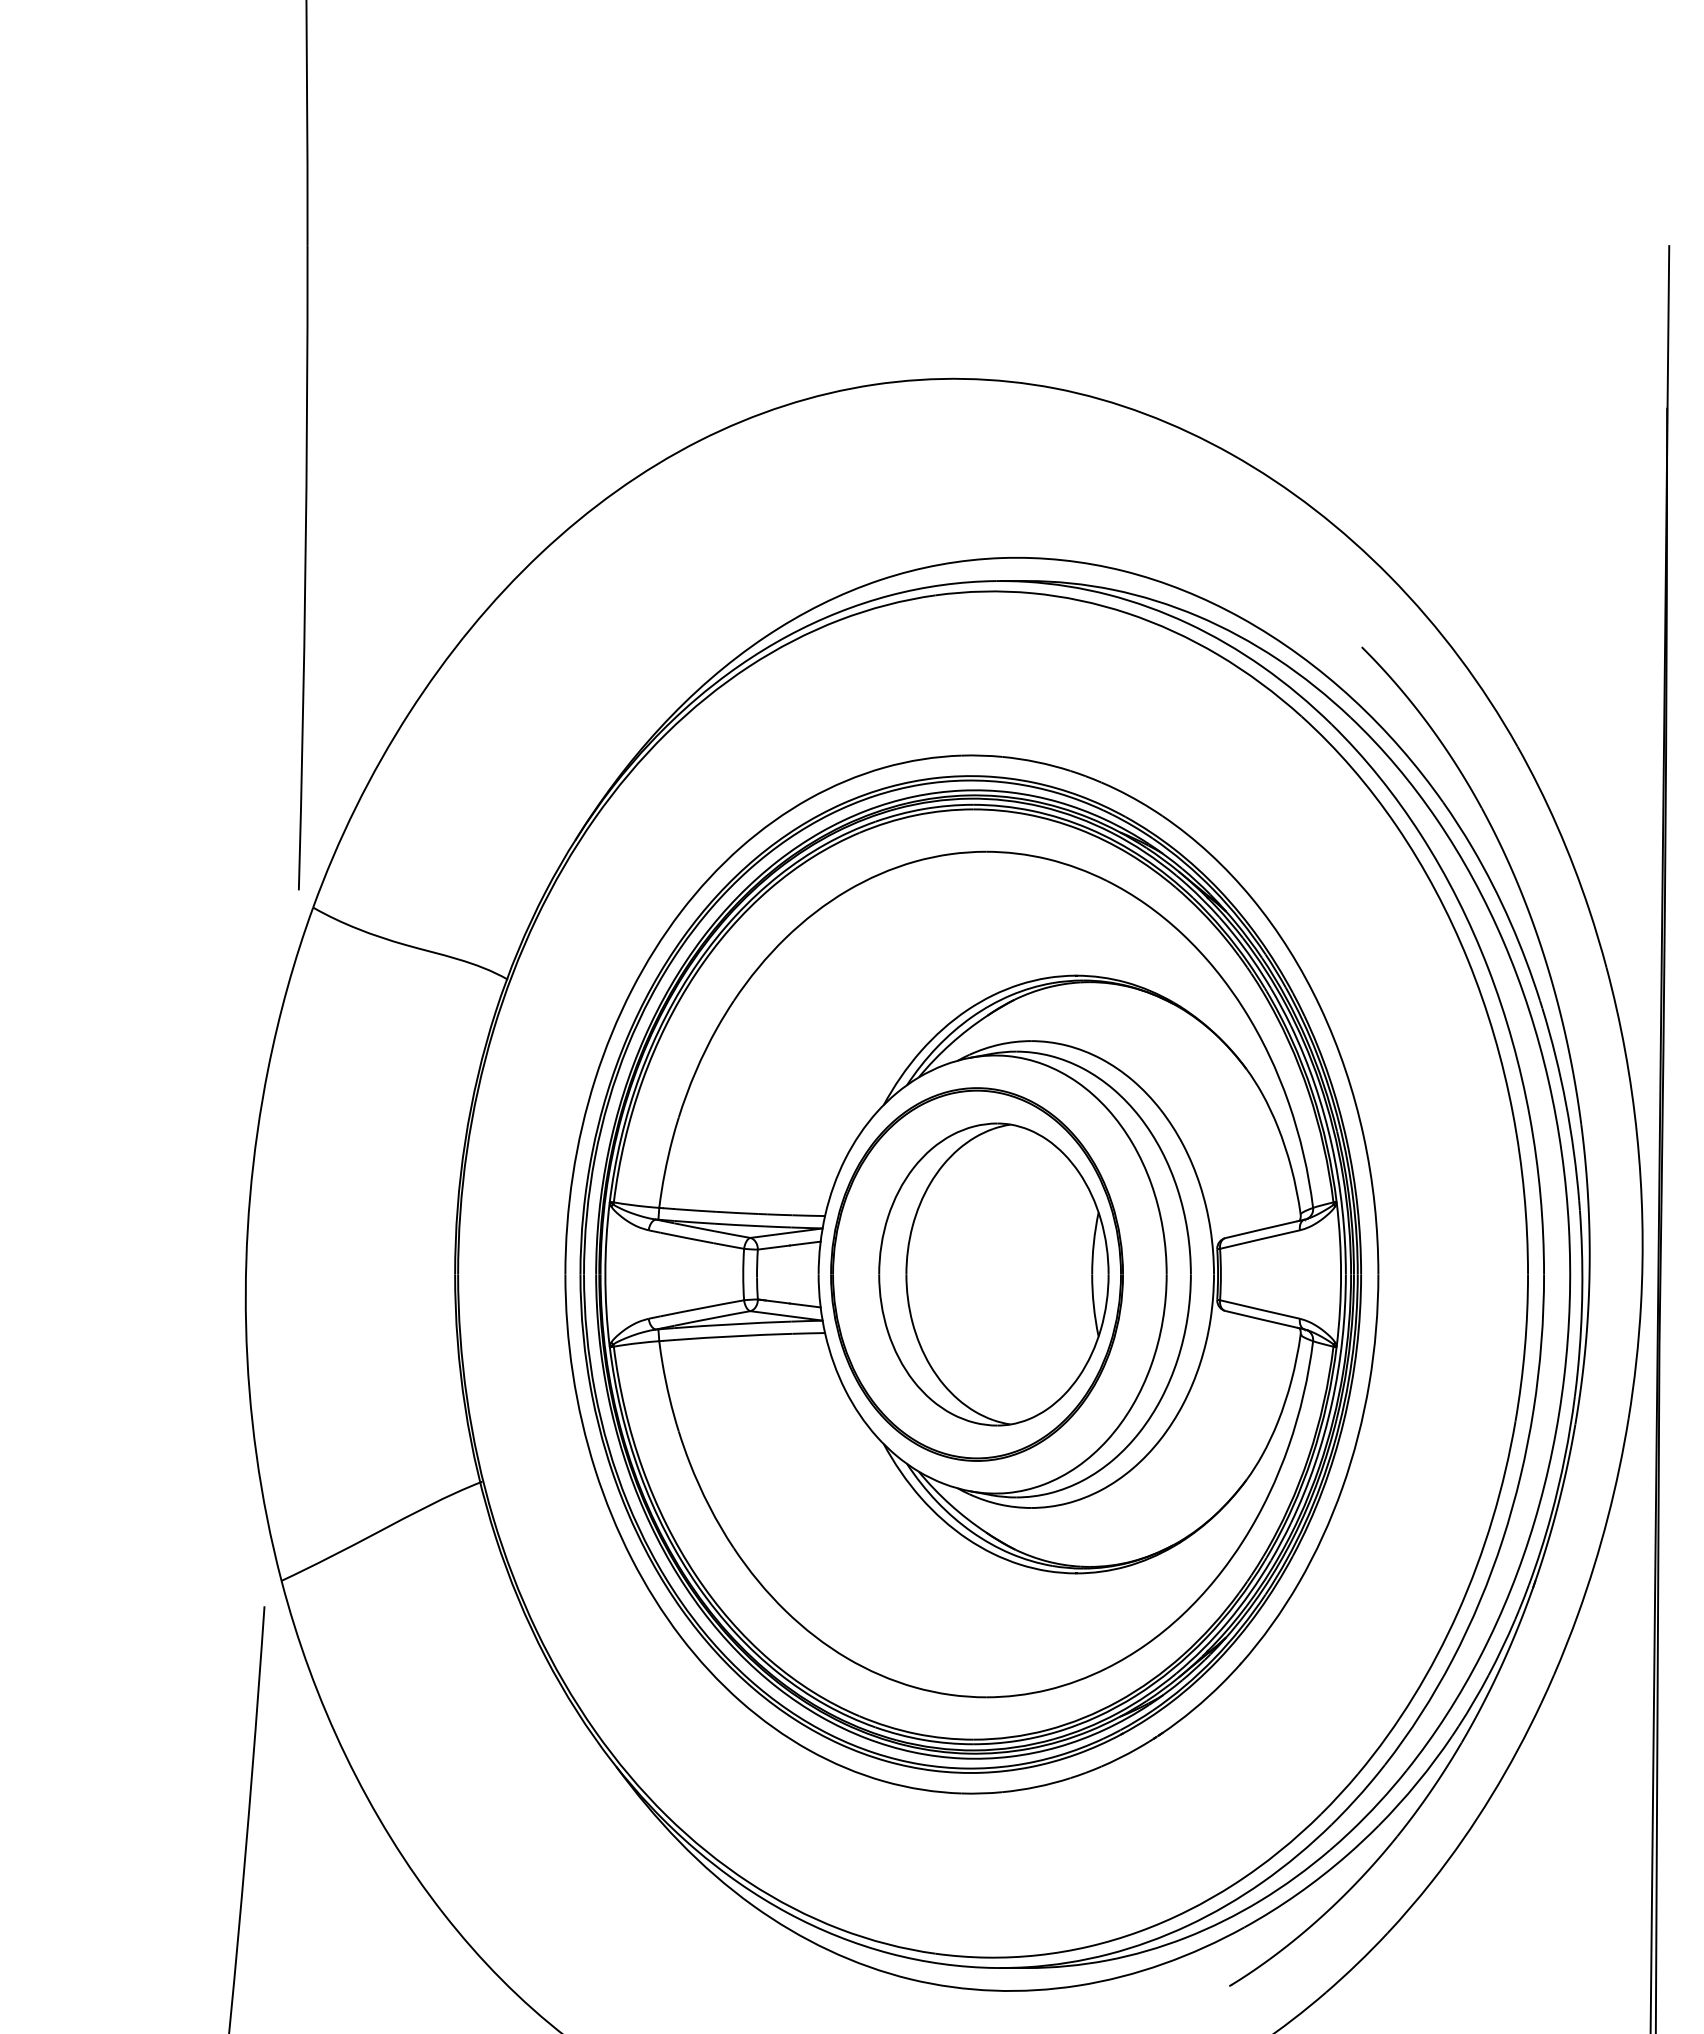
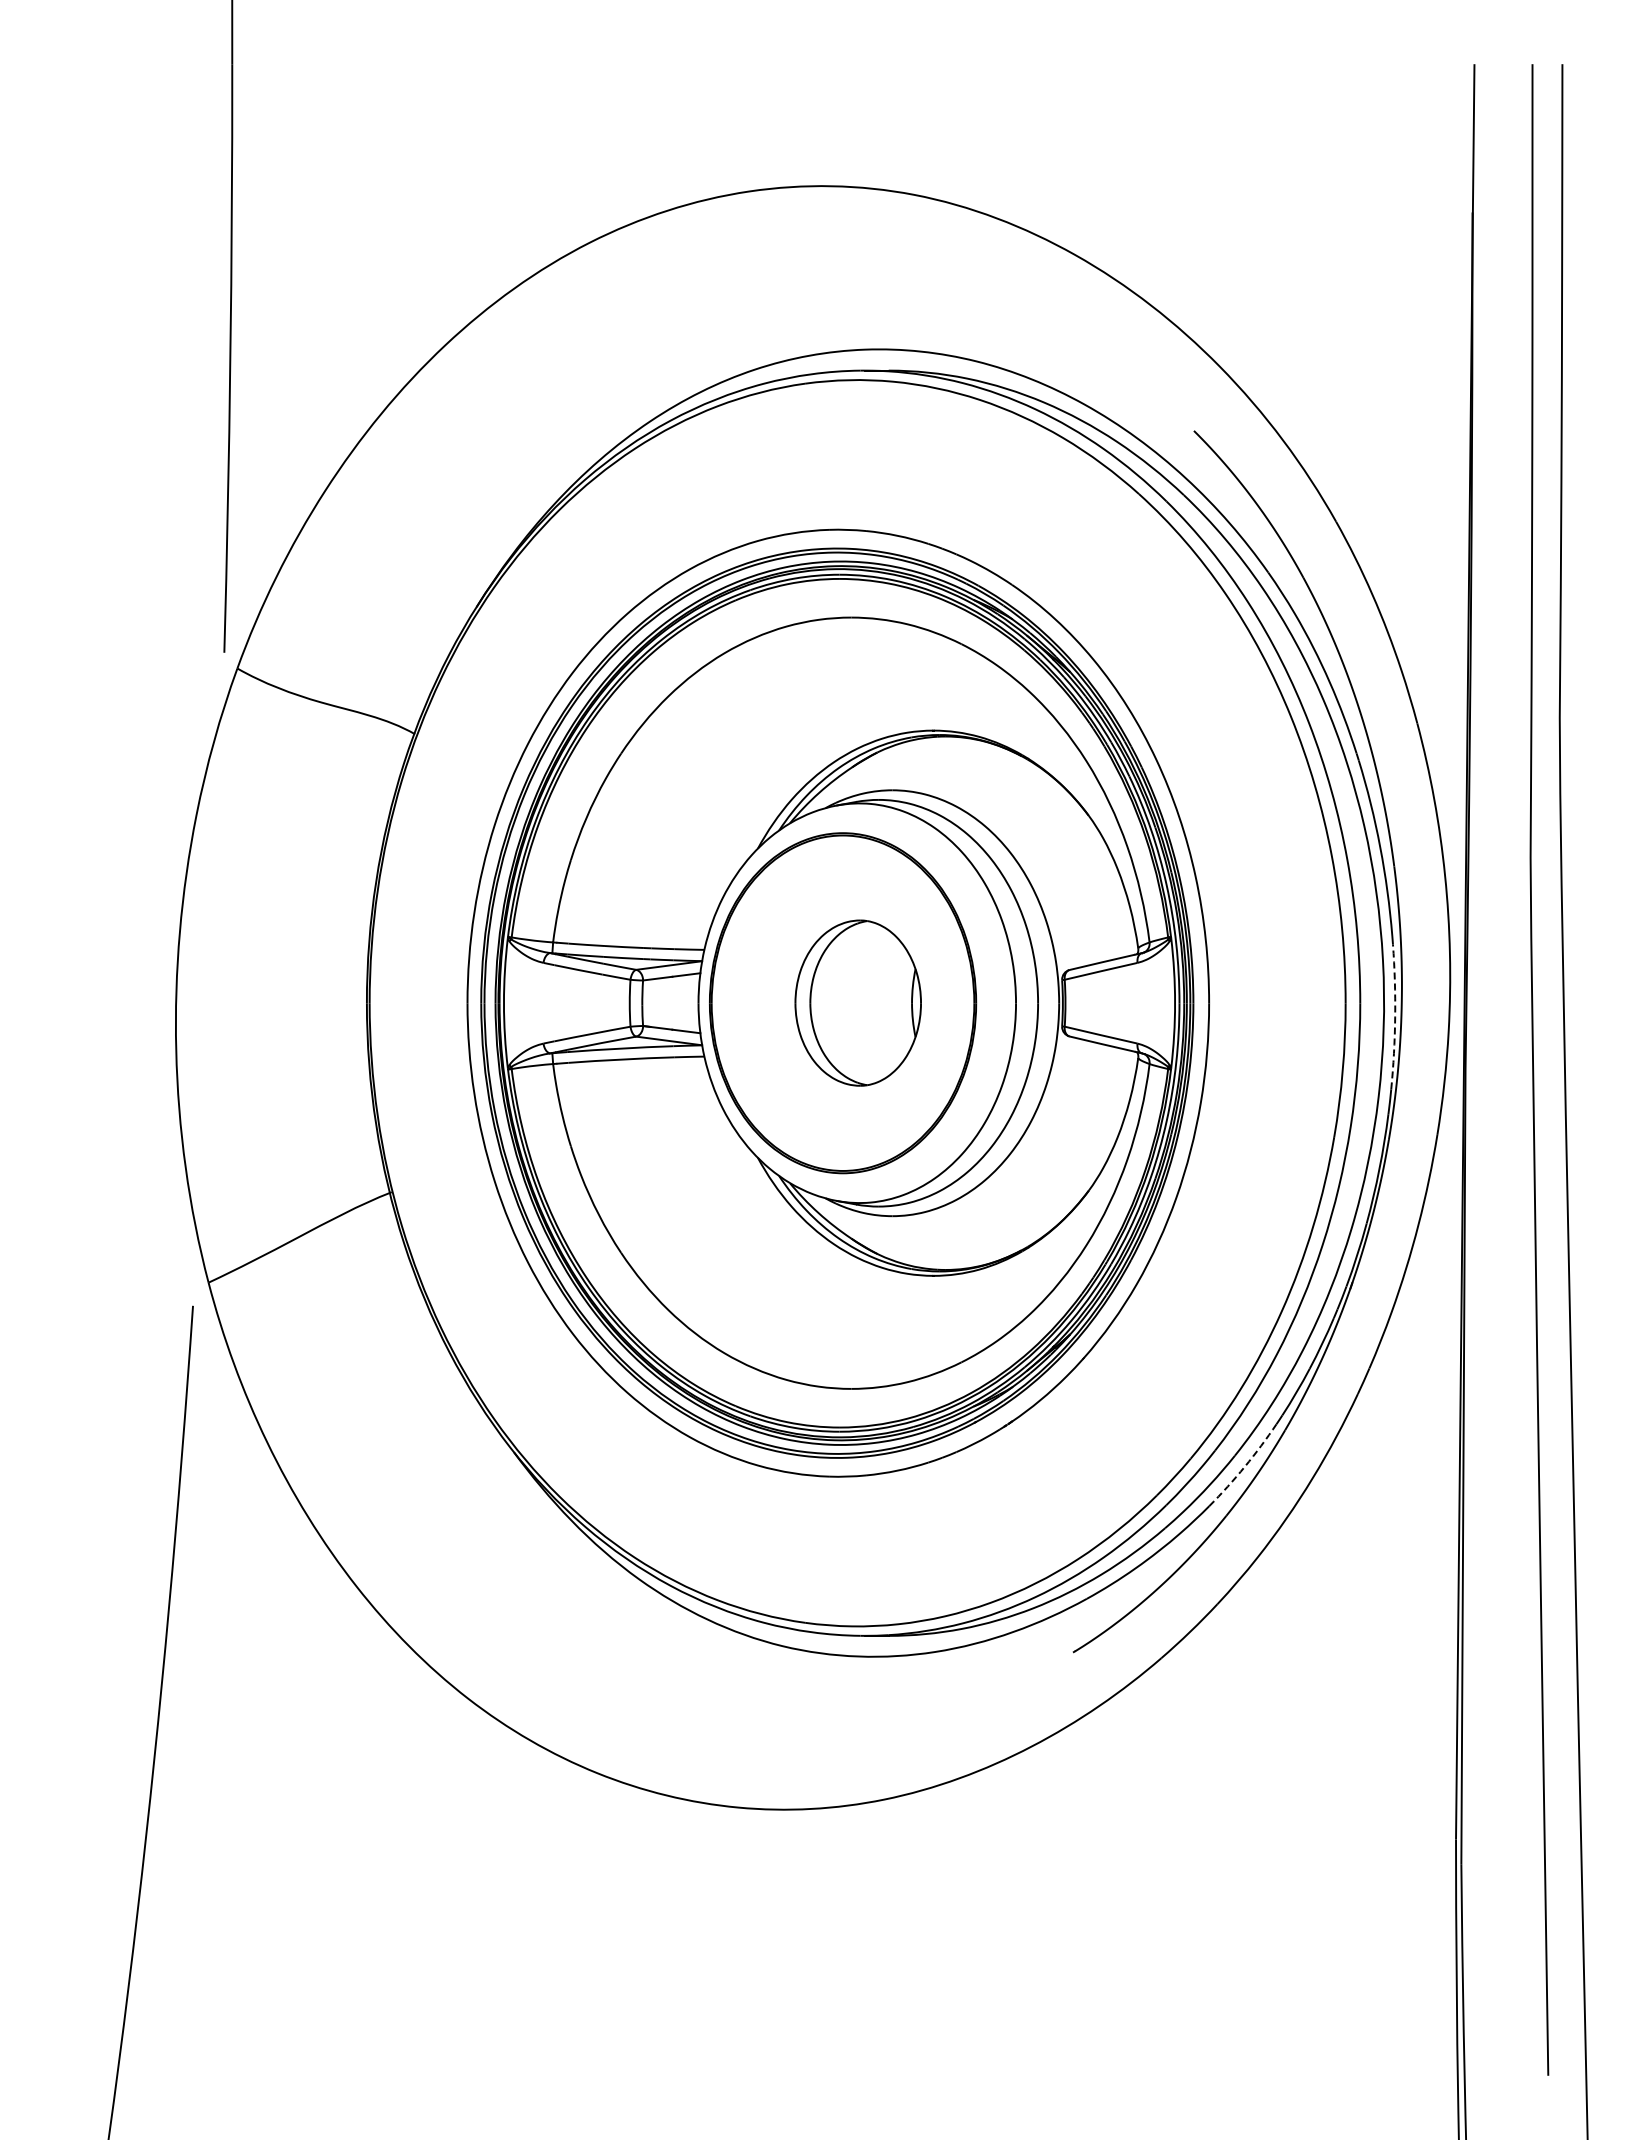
part: (992, 1273) -> (857, 1002), size x0.6
arc: (1582, 1290) -> (1395, 1017), solid -> dashed
arc: (1417, 1782) -> (1244, 1466), solid -> dashed

